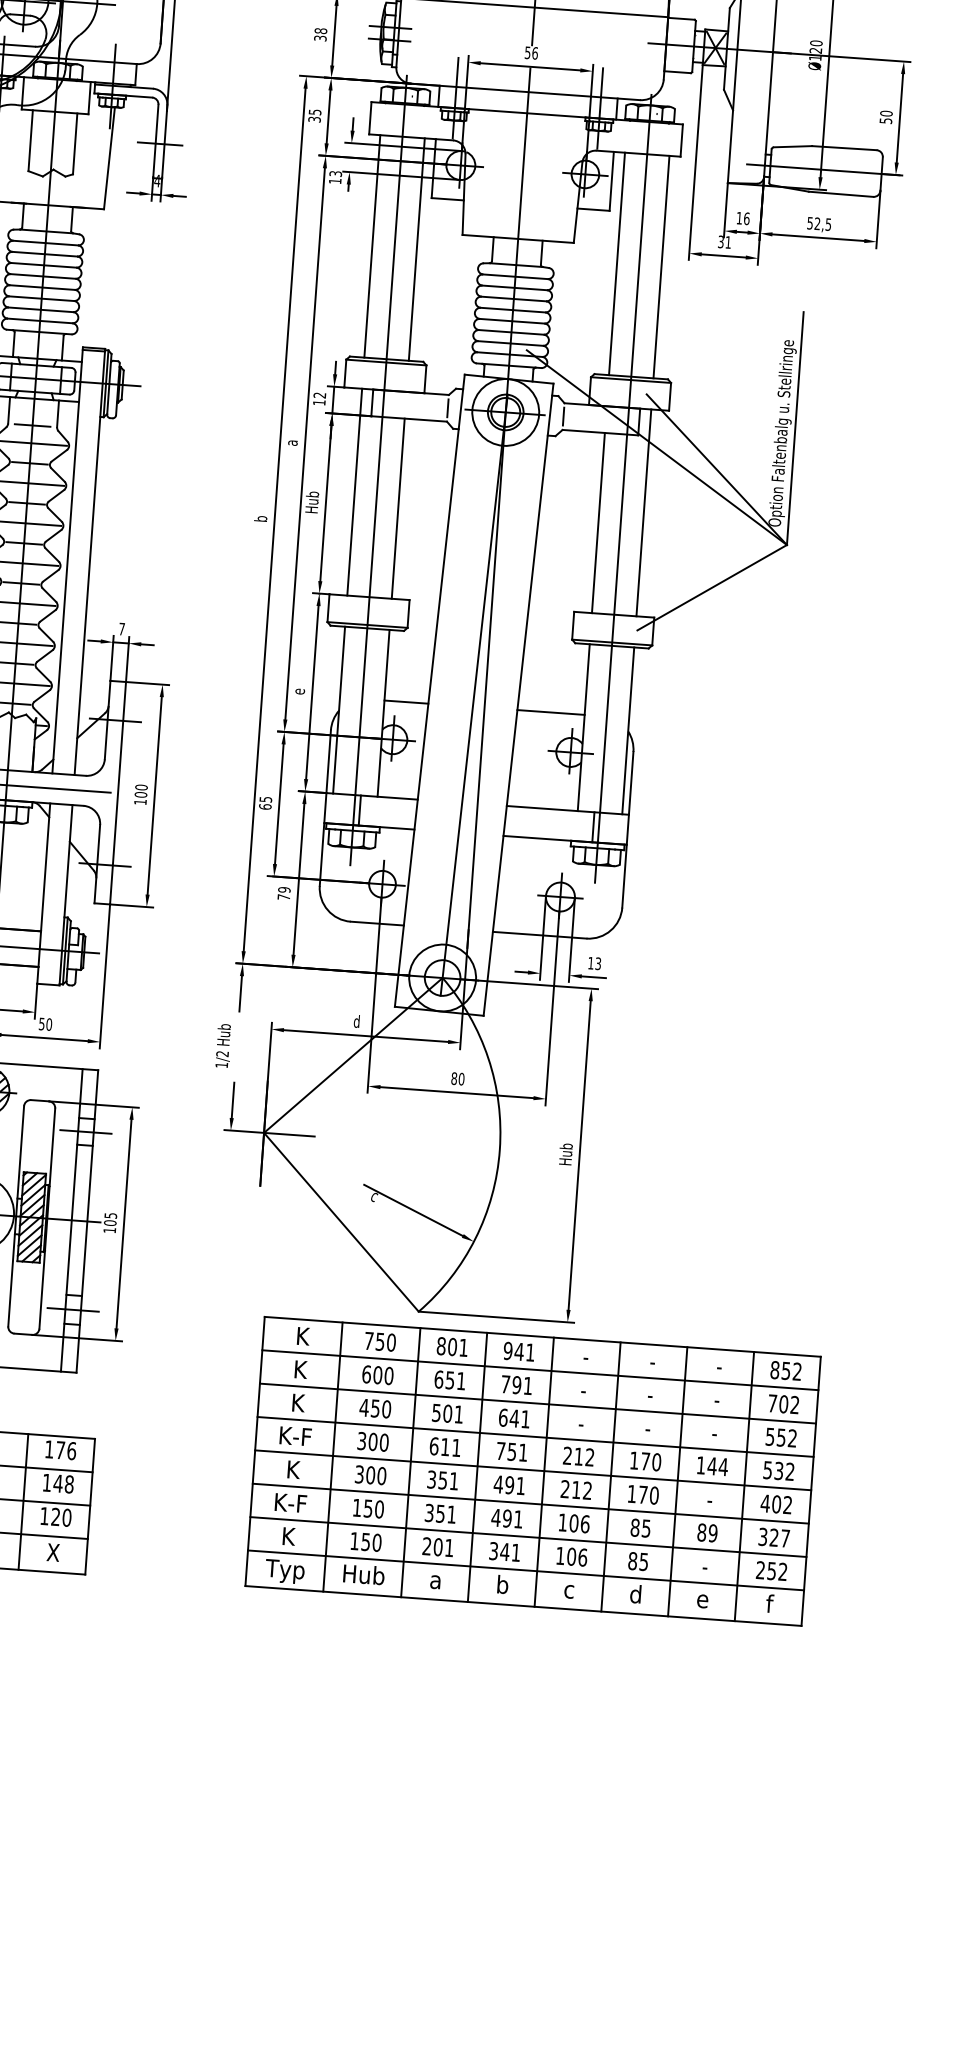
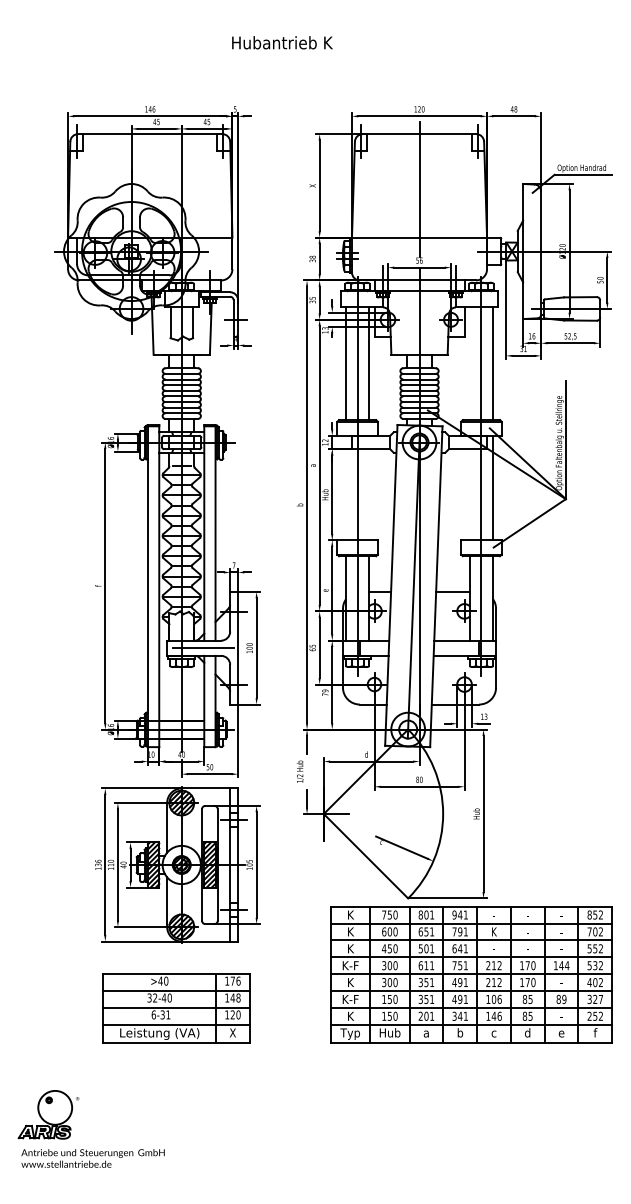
line: (617, 263) -> (470, 363), removed
line: (355, 490) -> (346, 487), removed
line: (397, 507) -> (368, 494), removed
line: (599, 522) -> (470, 494), removed
text: (584, 1389) -> (494, 931), - -> K
text: (570, 1555) -> (493, 1015), 106 -> 146

